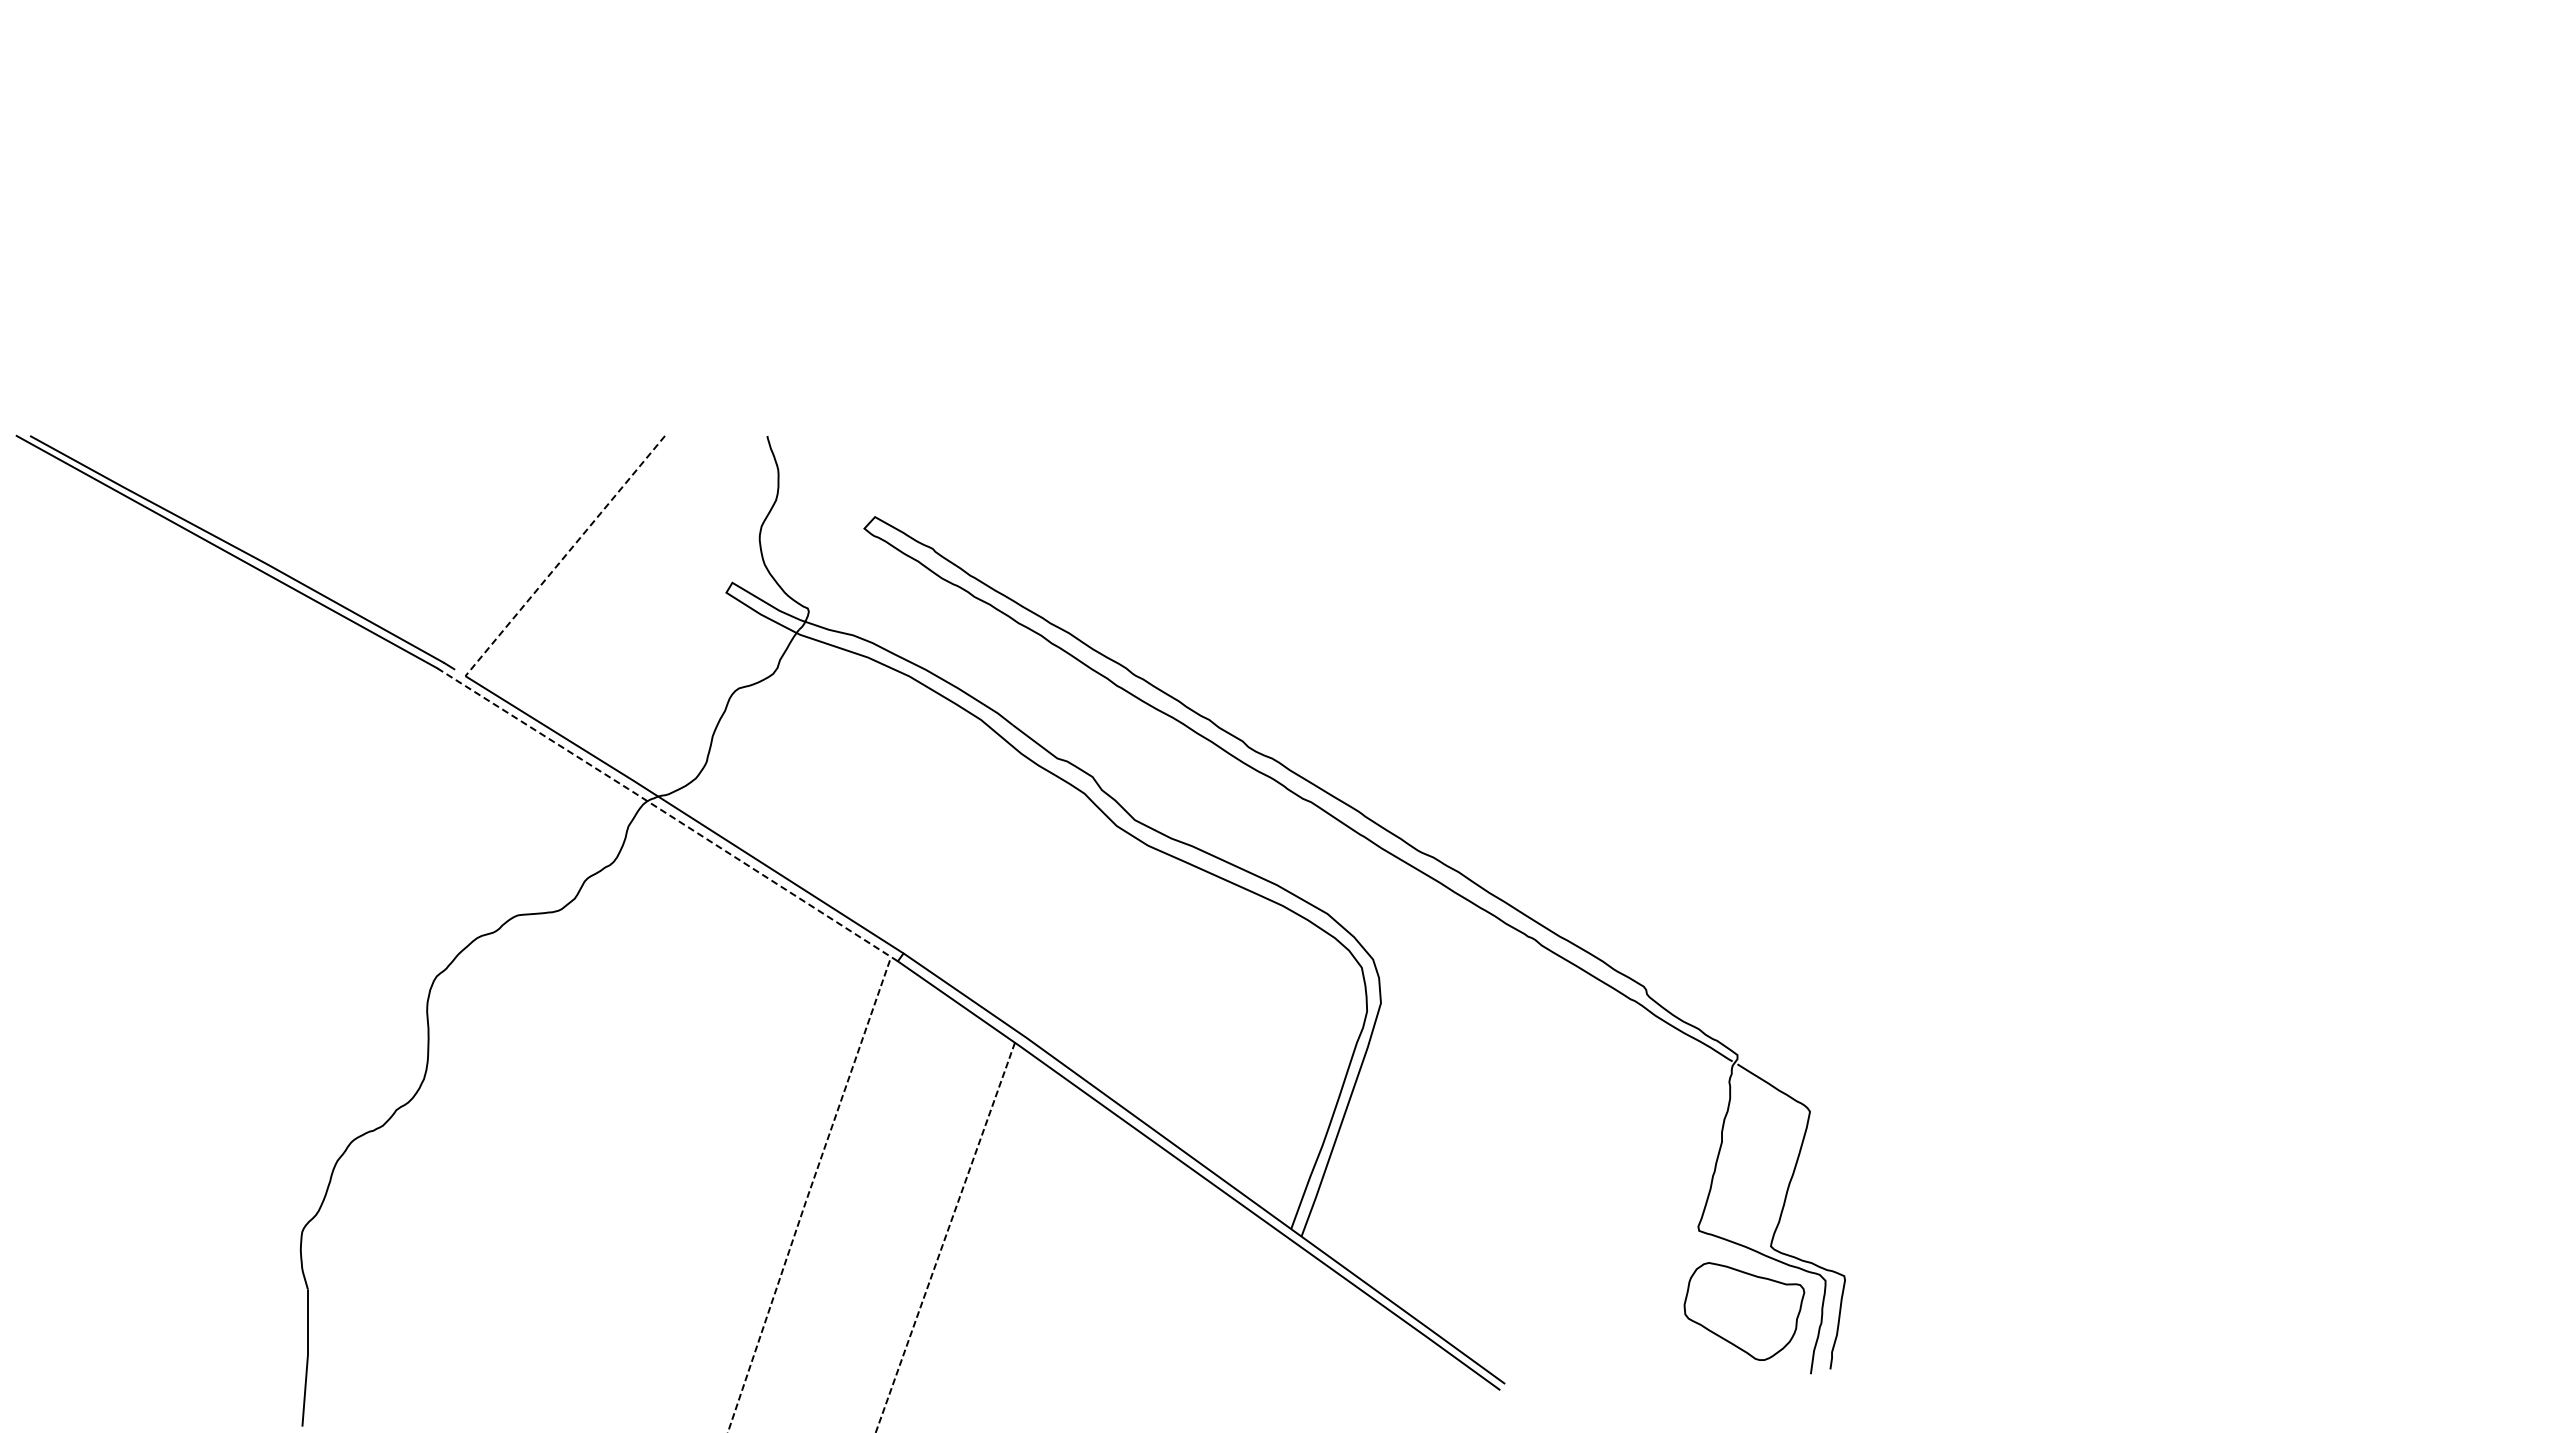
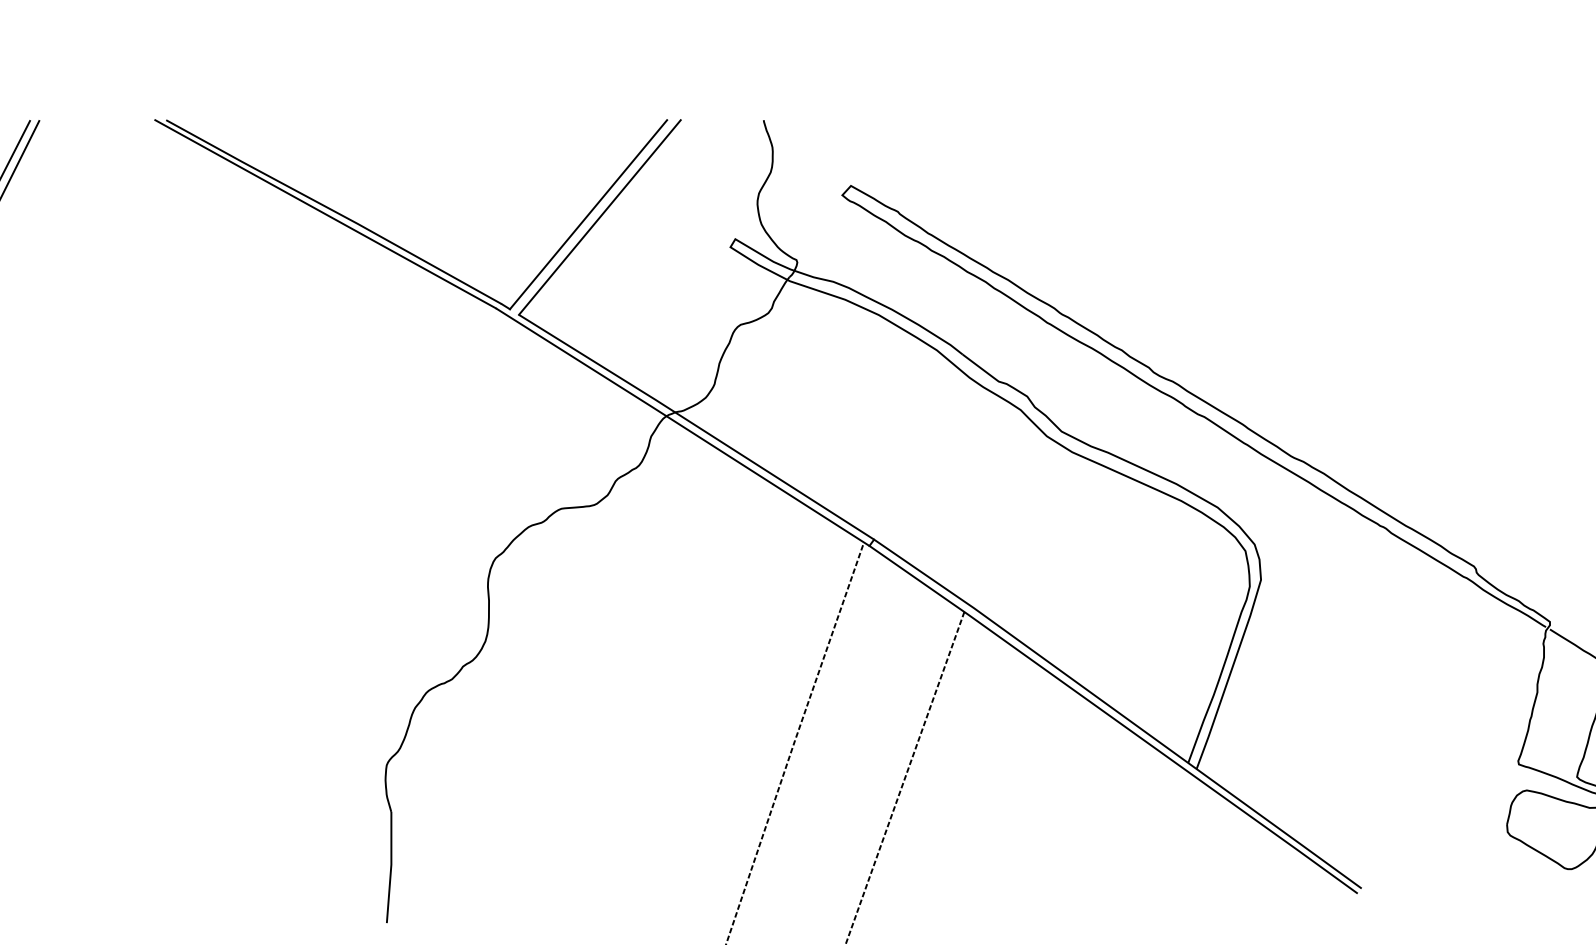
line: (551, 552) -> (588, 214), added
line: (564, 556) -> (599, 217), dashed -> solid
line: (667, 813) -> (682, 426), dashed -> solid

